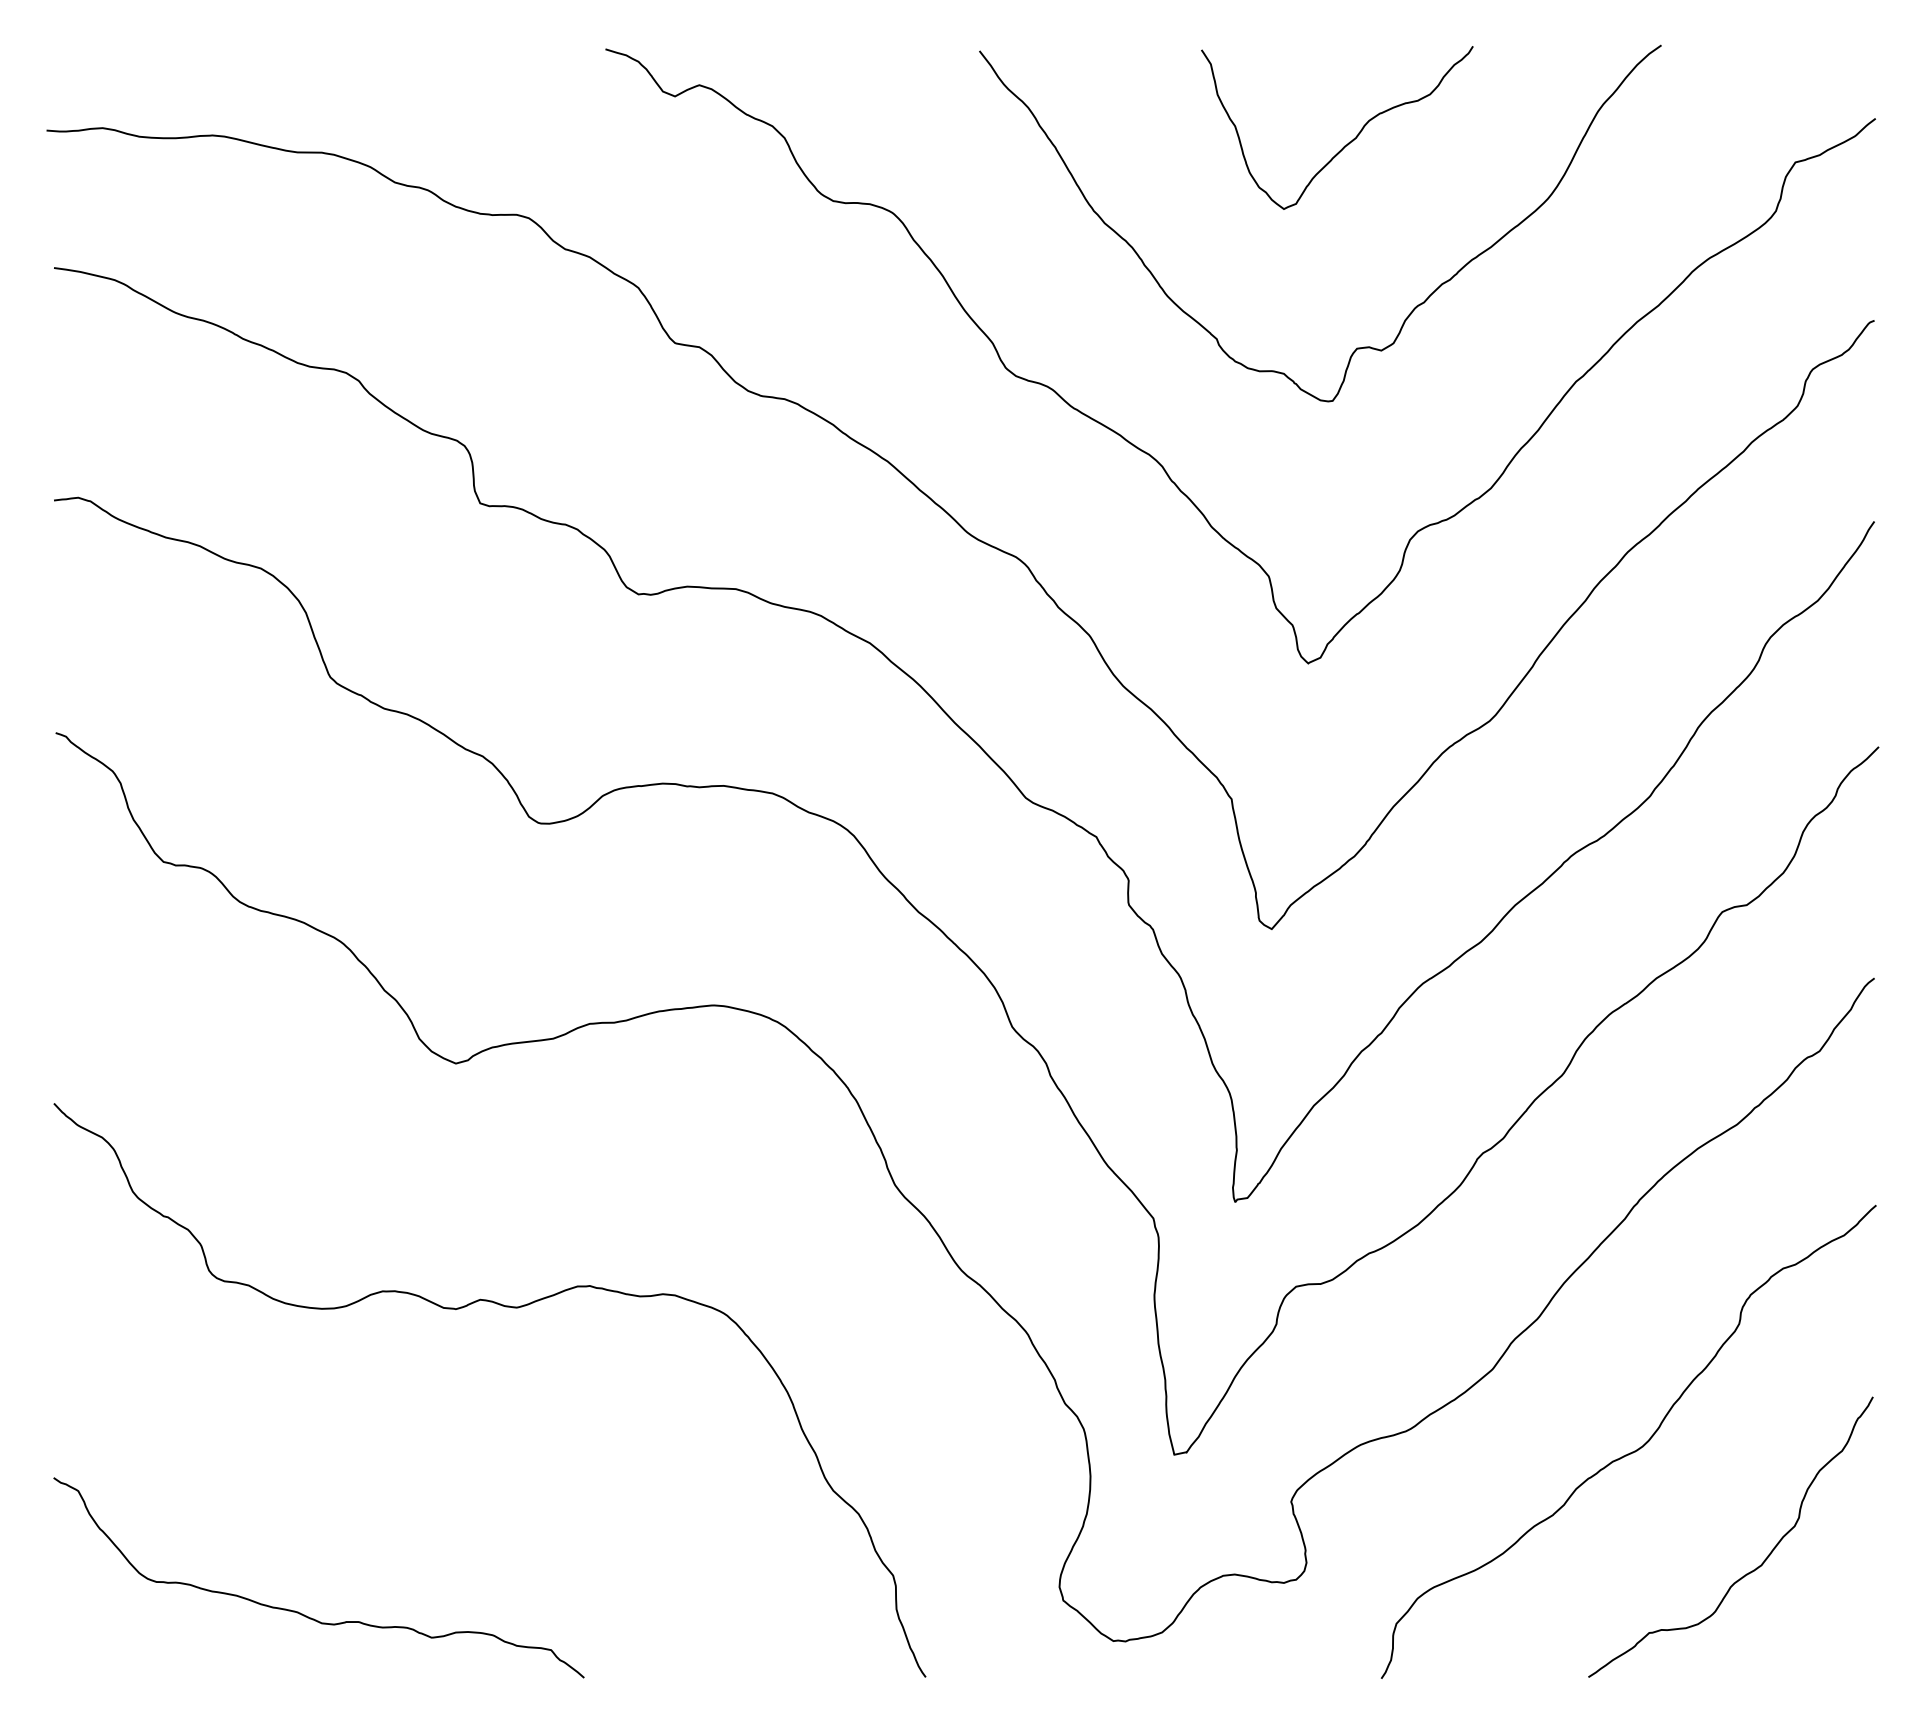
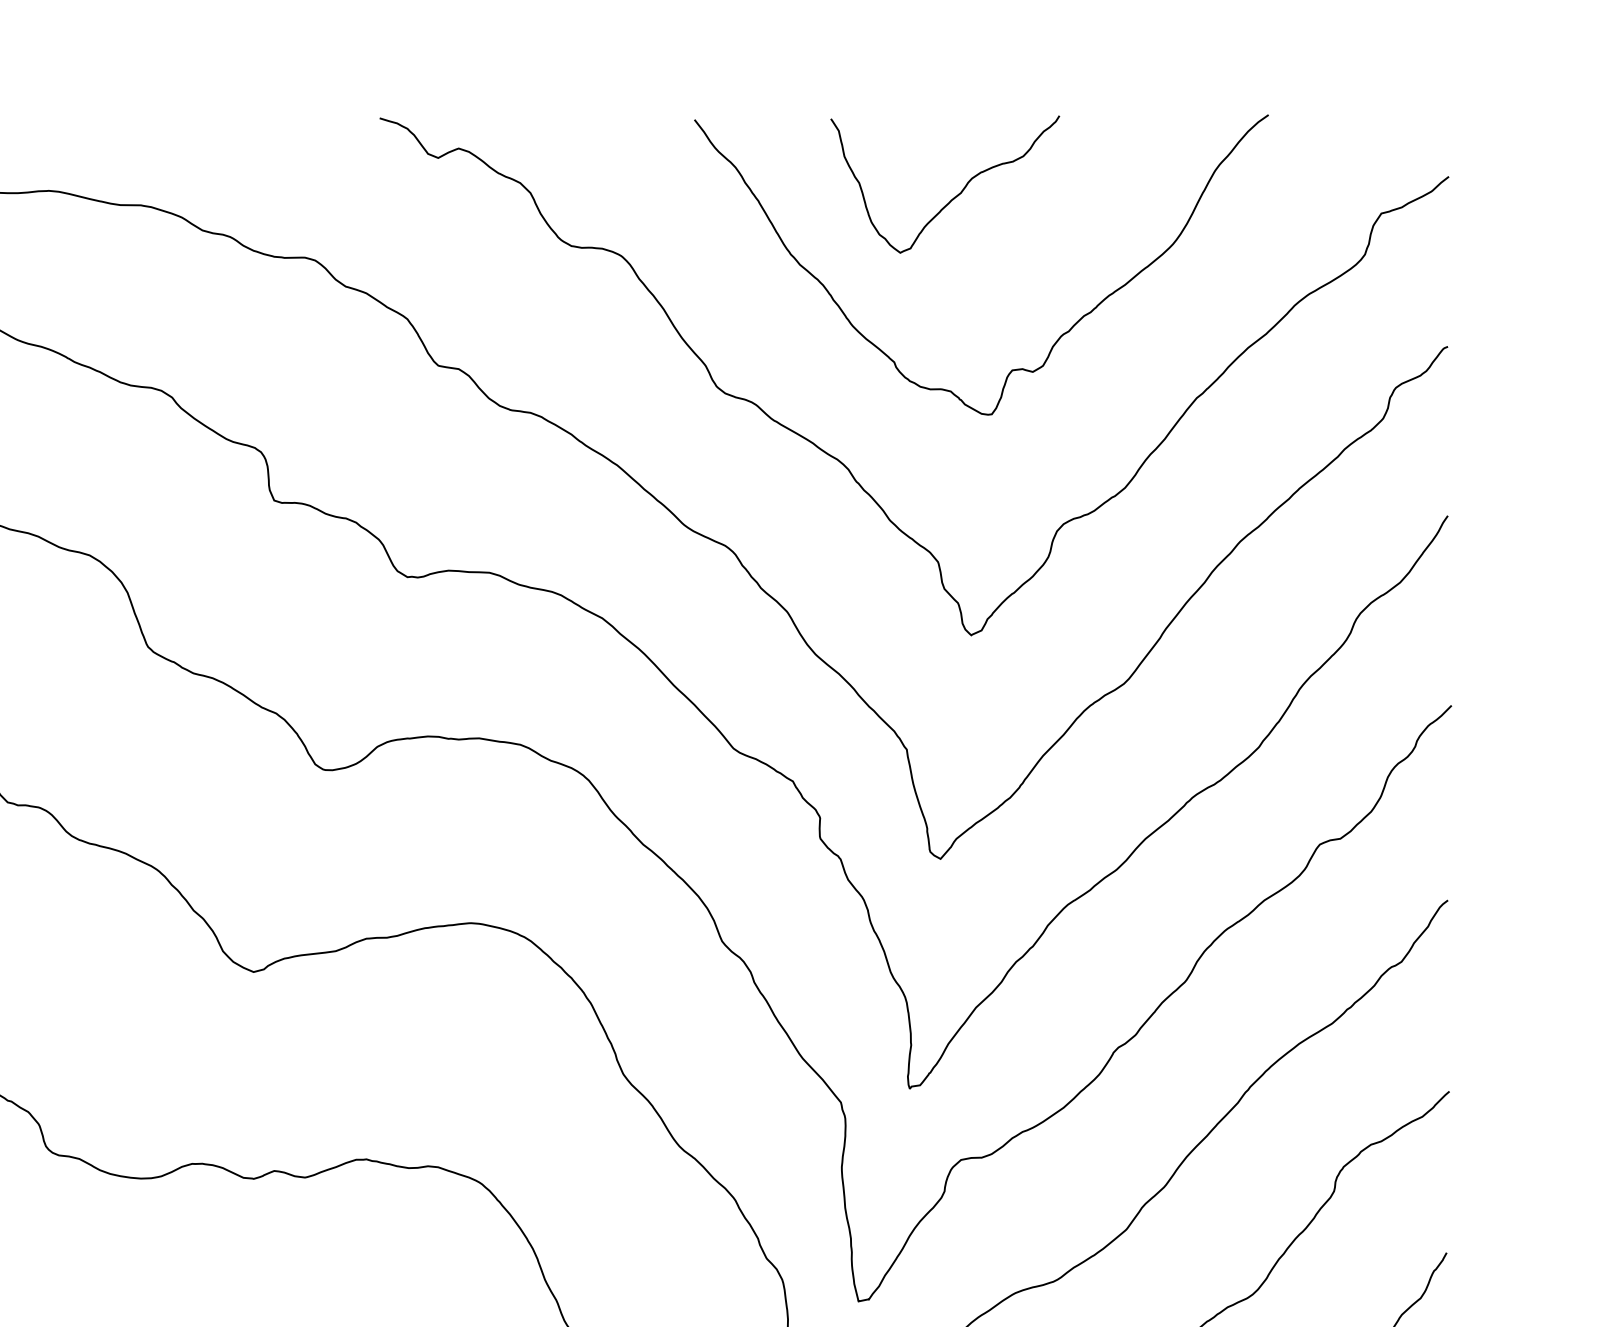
curve: (1349, 141) -> (955, 195), moved

